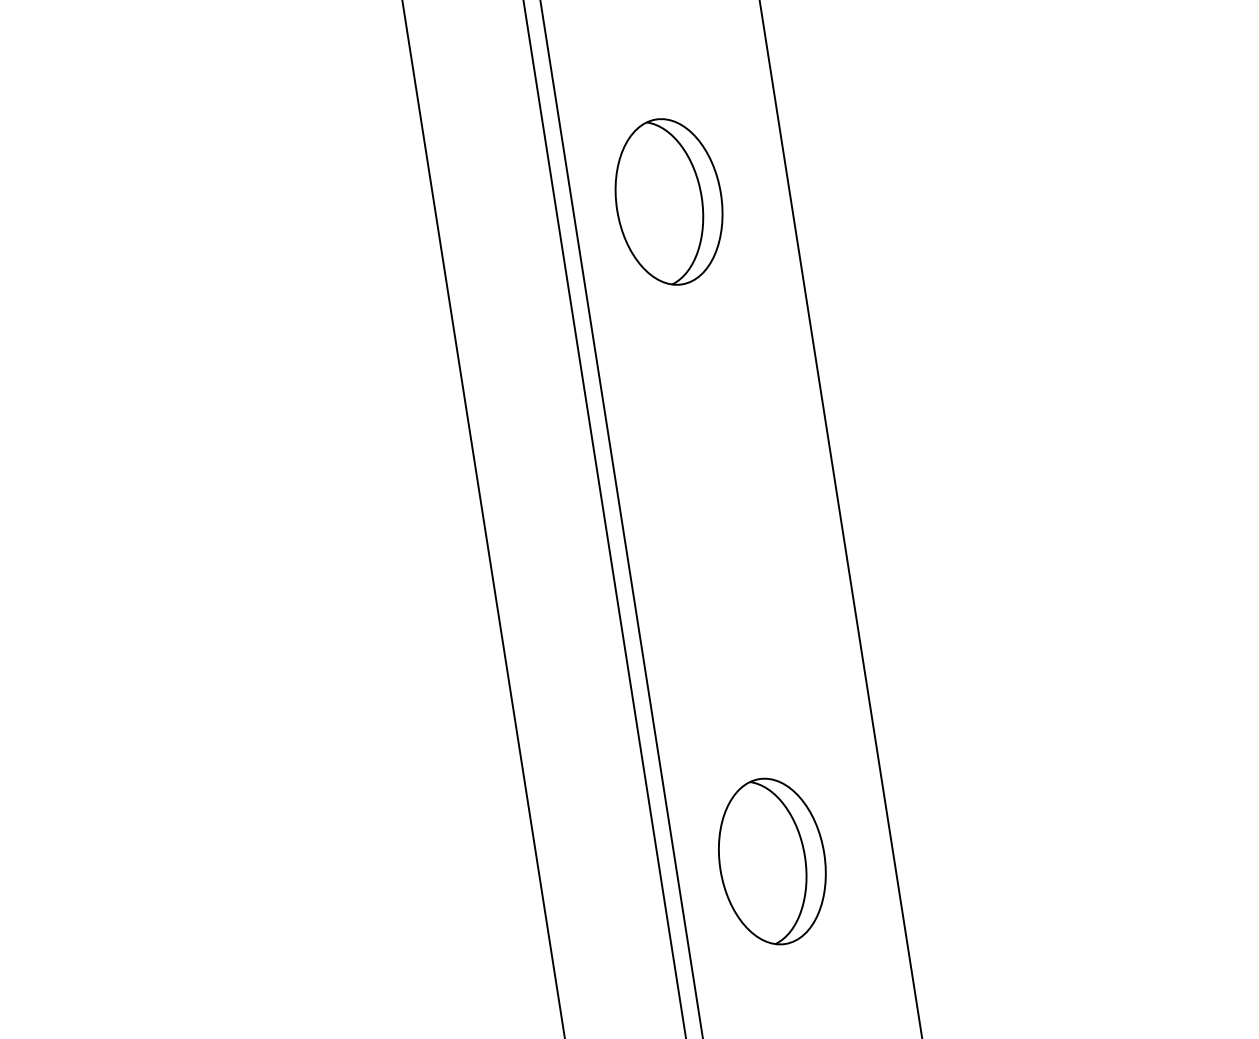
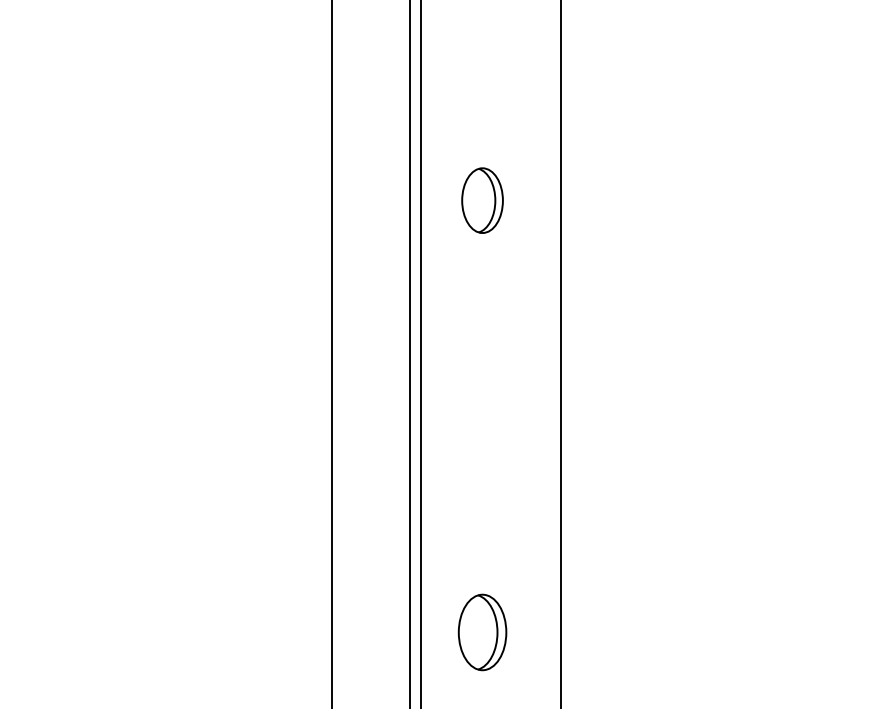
part: (668, 201) -> (482, 200), size x0.6
part: (772, 861) -> (482, 632), size x0.7

